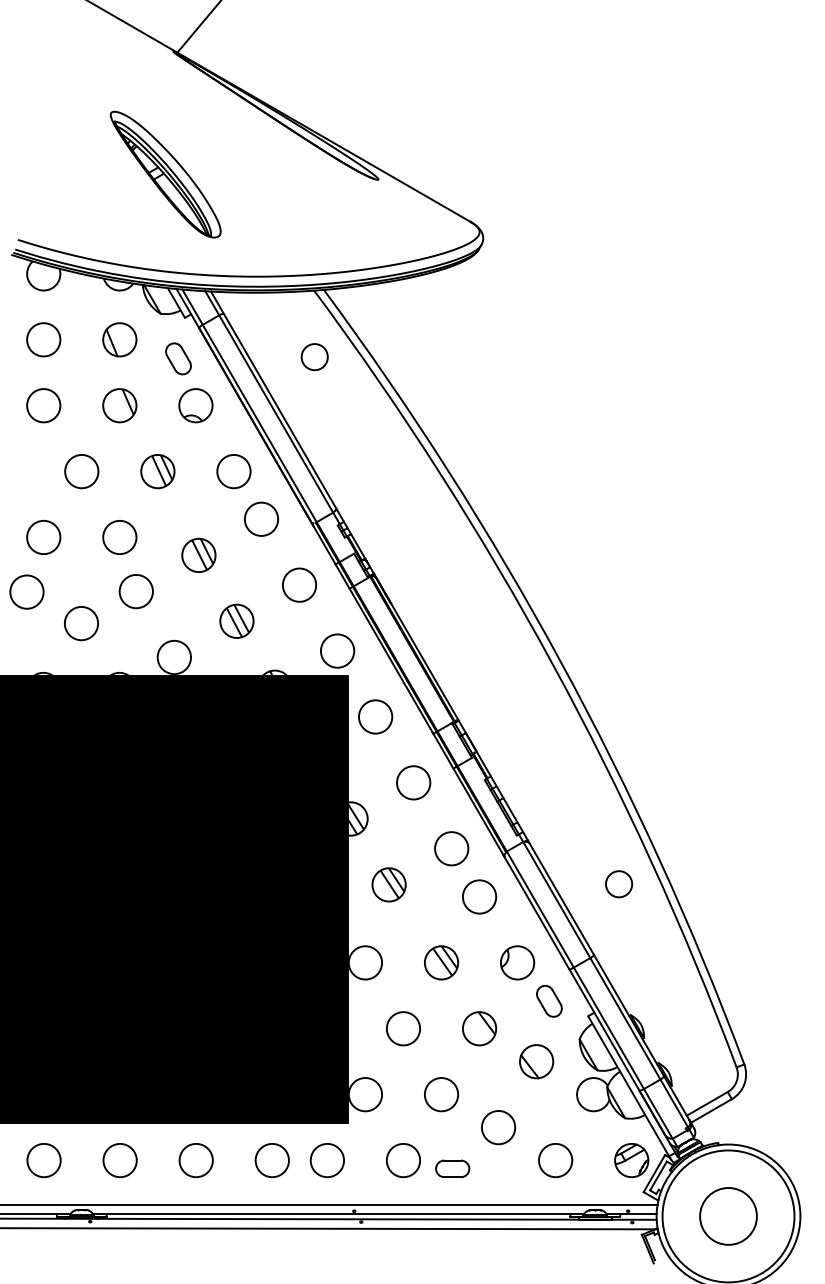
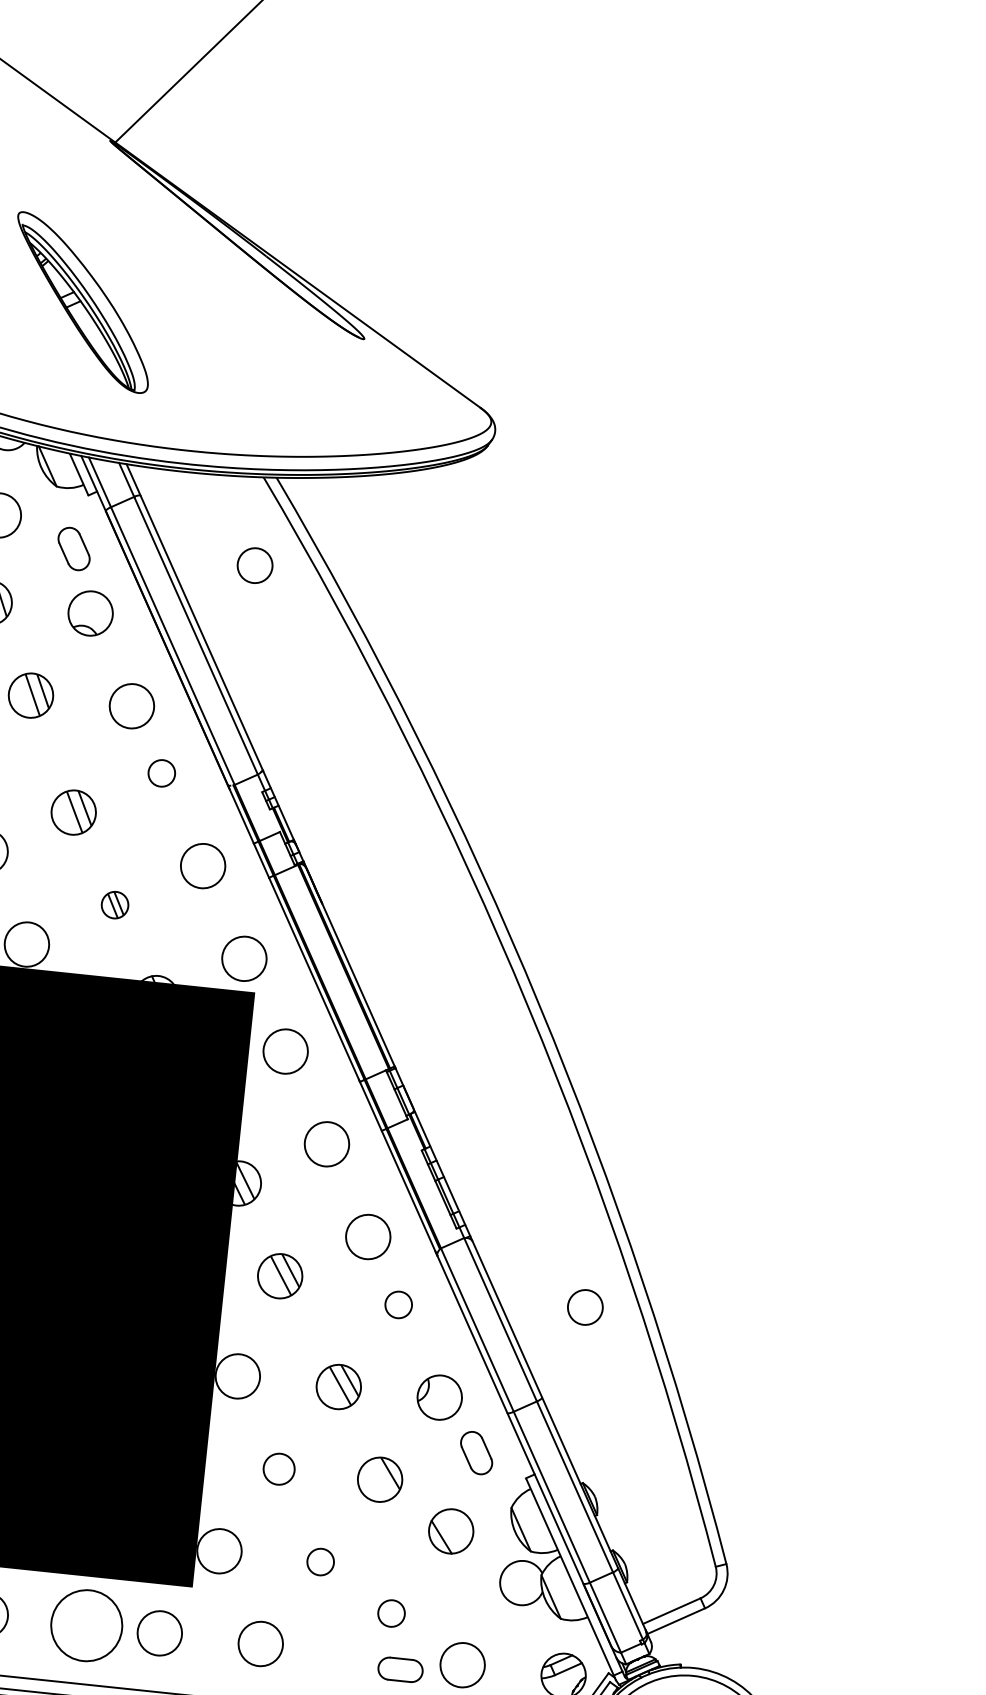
circle: (261, 518) -> (161, 772), size x0.6
part: (236, 620) -> (114, 904), size x0.6
circle: (479, 896) -> (398, 1304), size x0.6
circle: (403, 1028) -> (279, 1468), size x0.7
circle: (441, 1094) -> (320, 1561), size x0.6
circle: (498, 1127) -> (391, 1613), size x0.6
circle: (271, 1160) -> (85, 1625), size x1.6
part: (452, 1168) -> (400, 1669), moved

